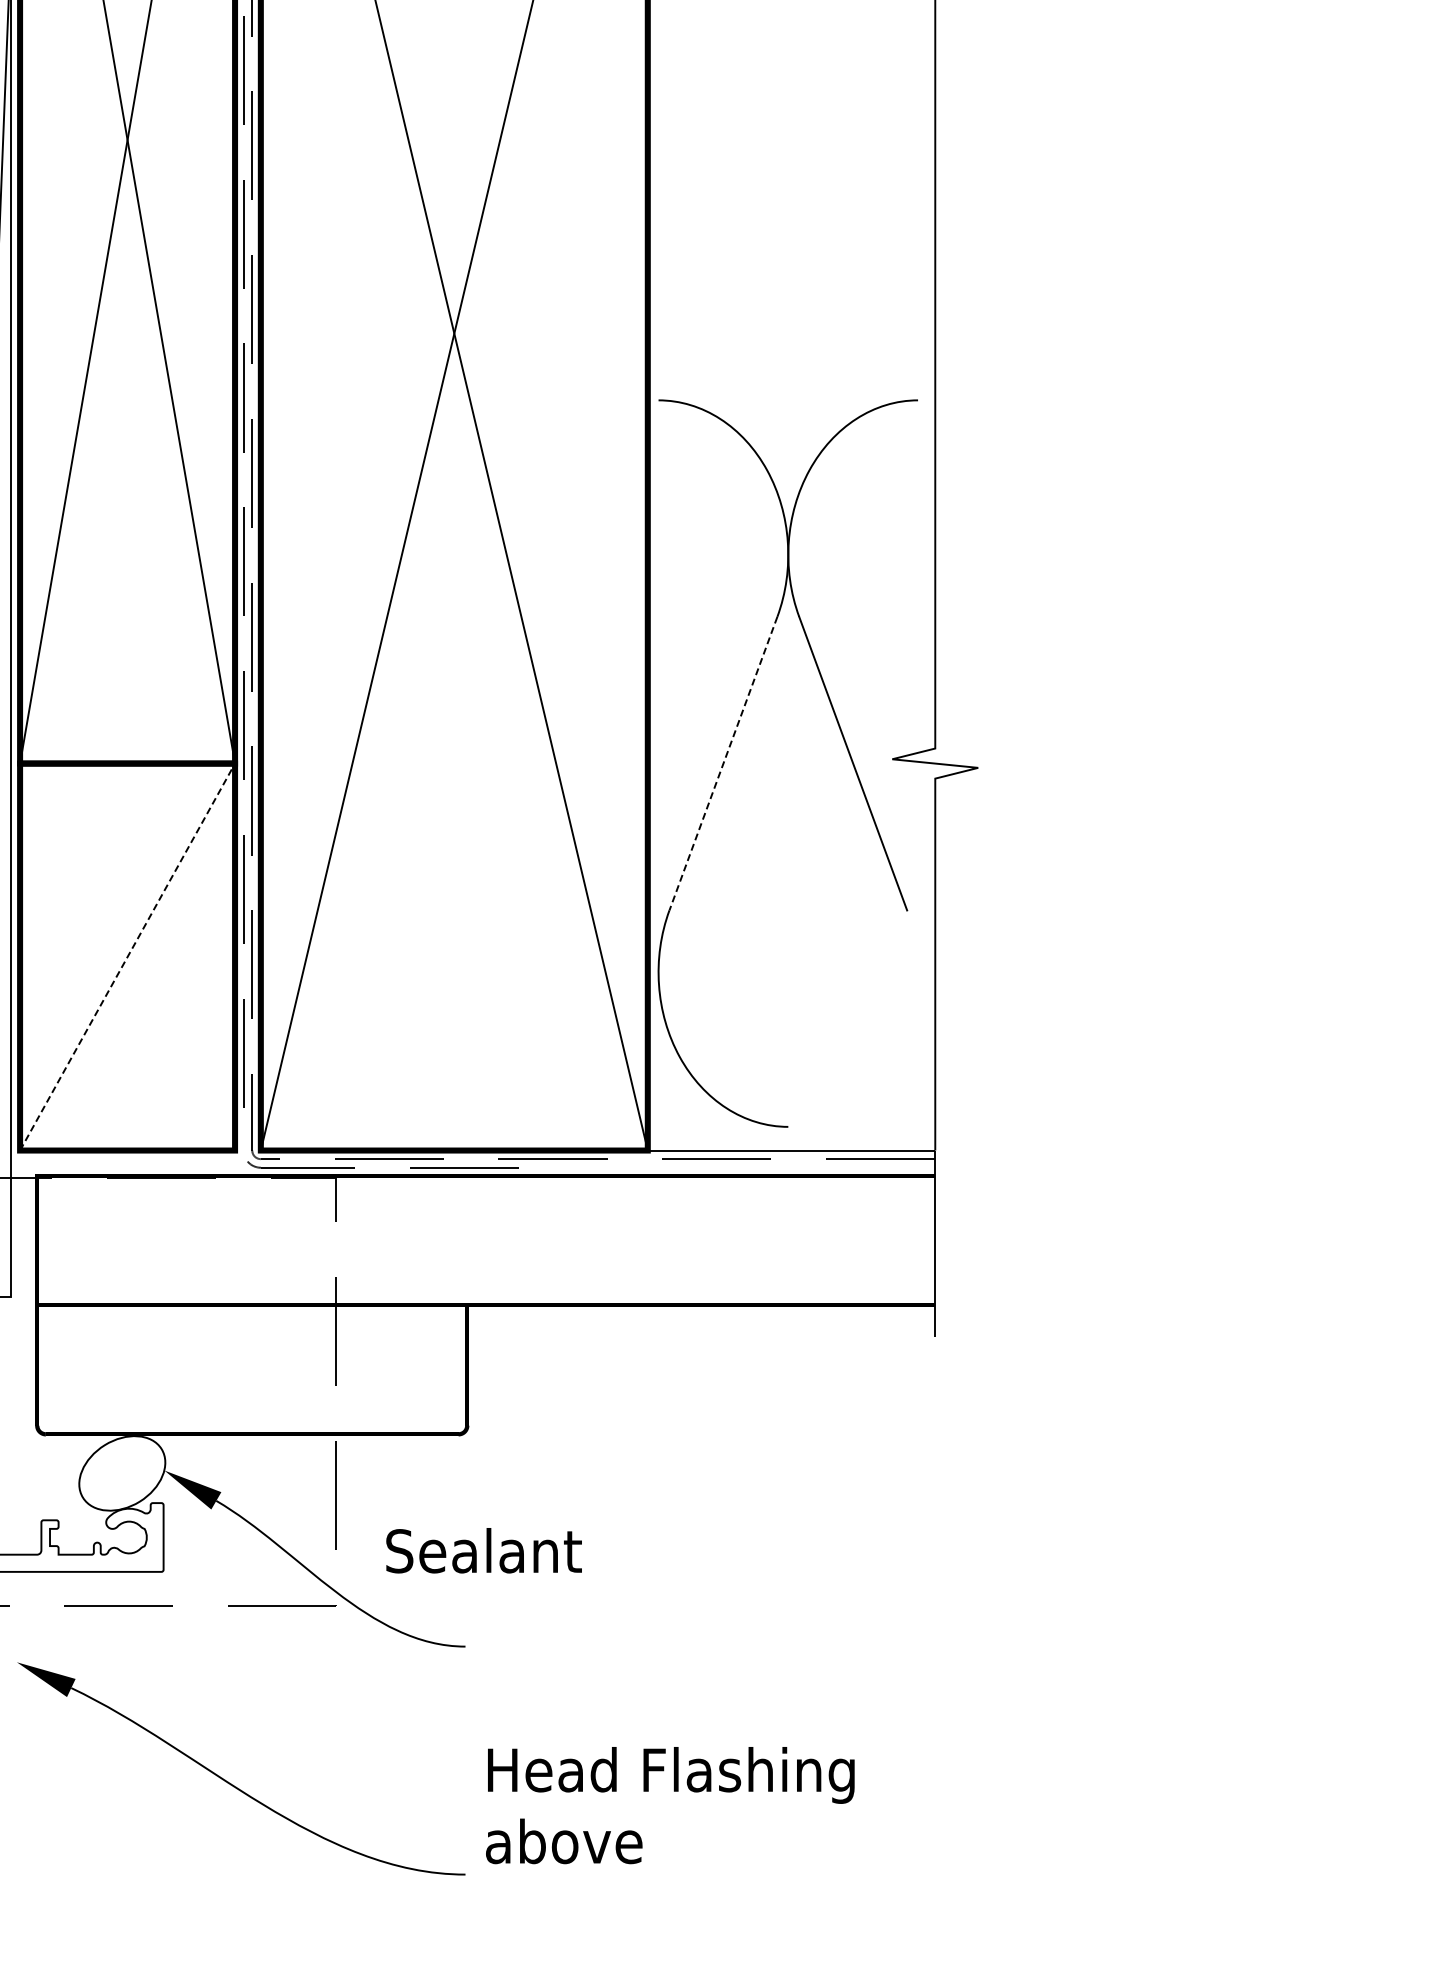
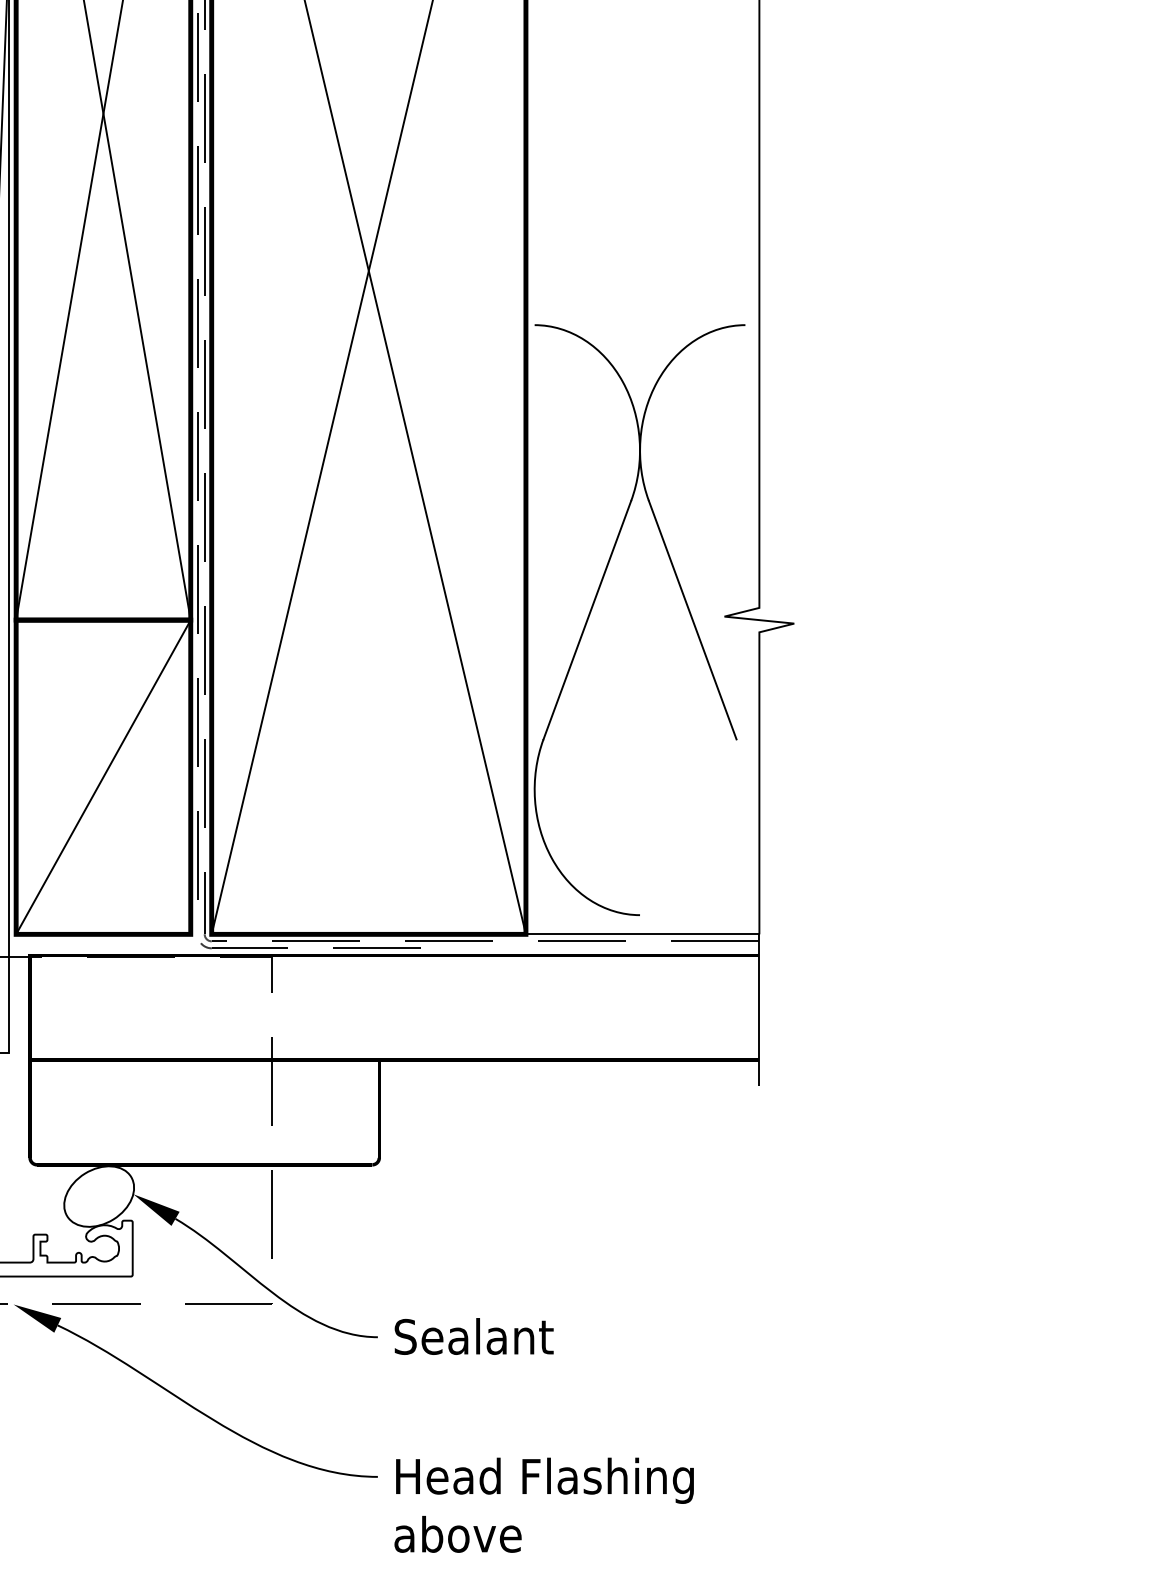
line: (723, 764) -> (587, 620), dashed -> solid
line: (127, 956) -> (103, 776), dashed -> solid
text: (483, 1550) -> (473, 1336), moved
part: (233, 1784) -> (189, 1403), moved
text: (670, 1805) -> (544, 1505), moved

